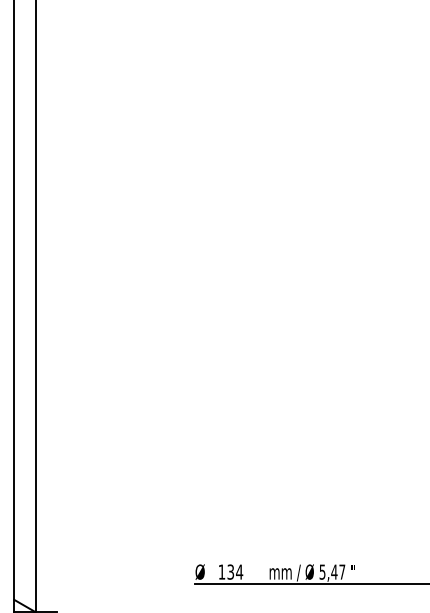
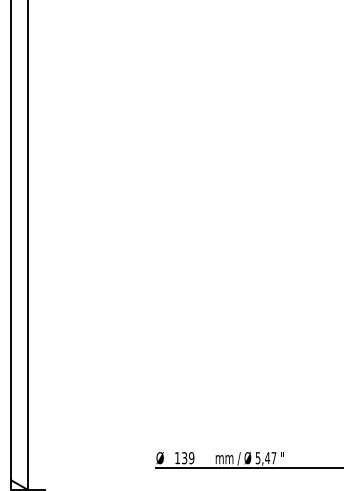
text: (239, 571) -> (191, 457), 134 -> 139

